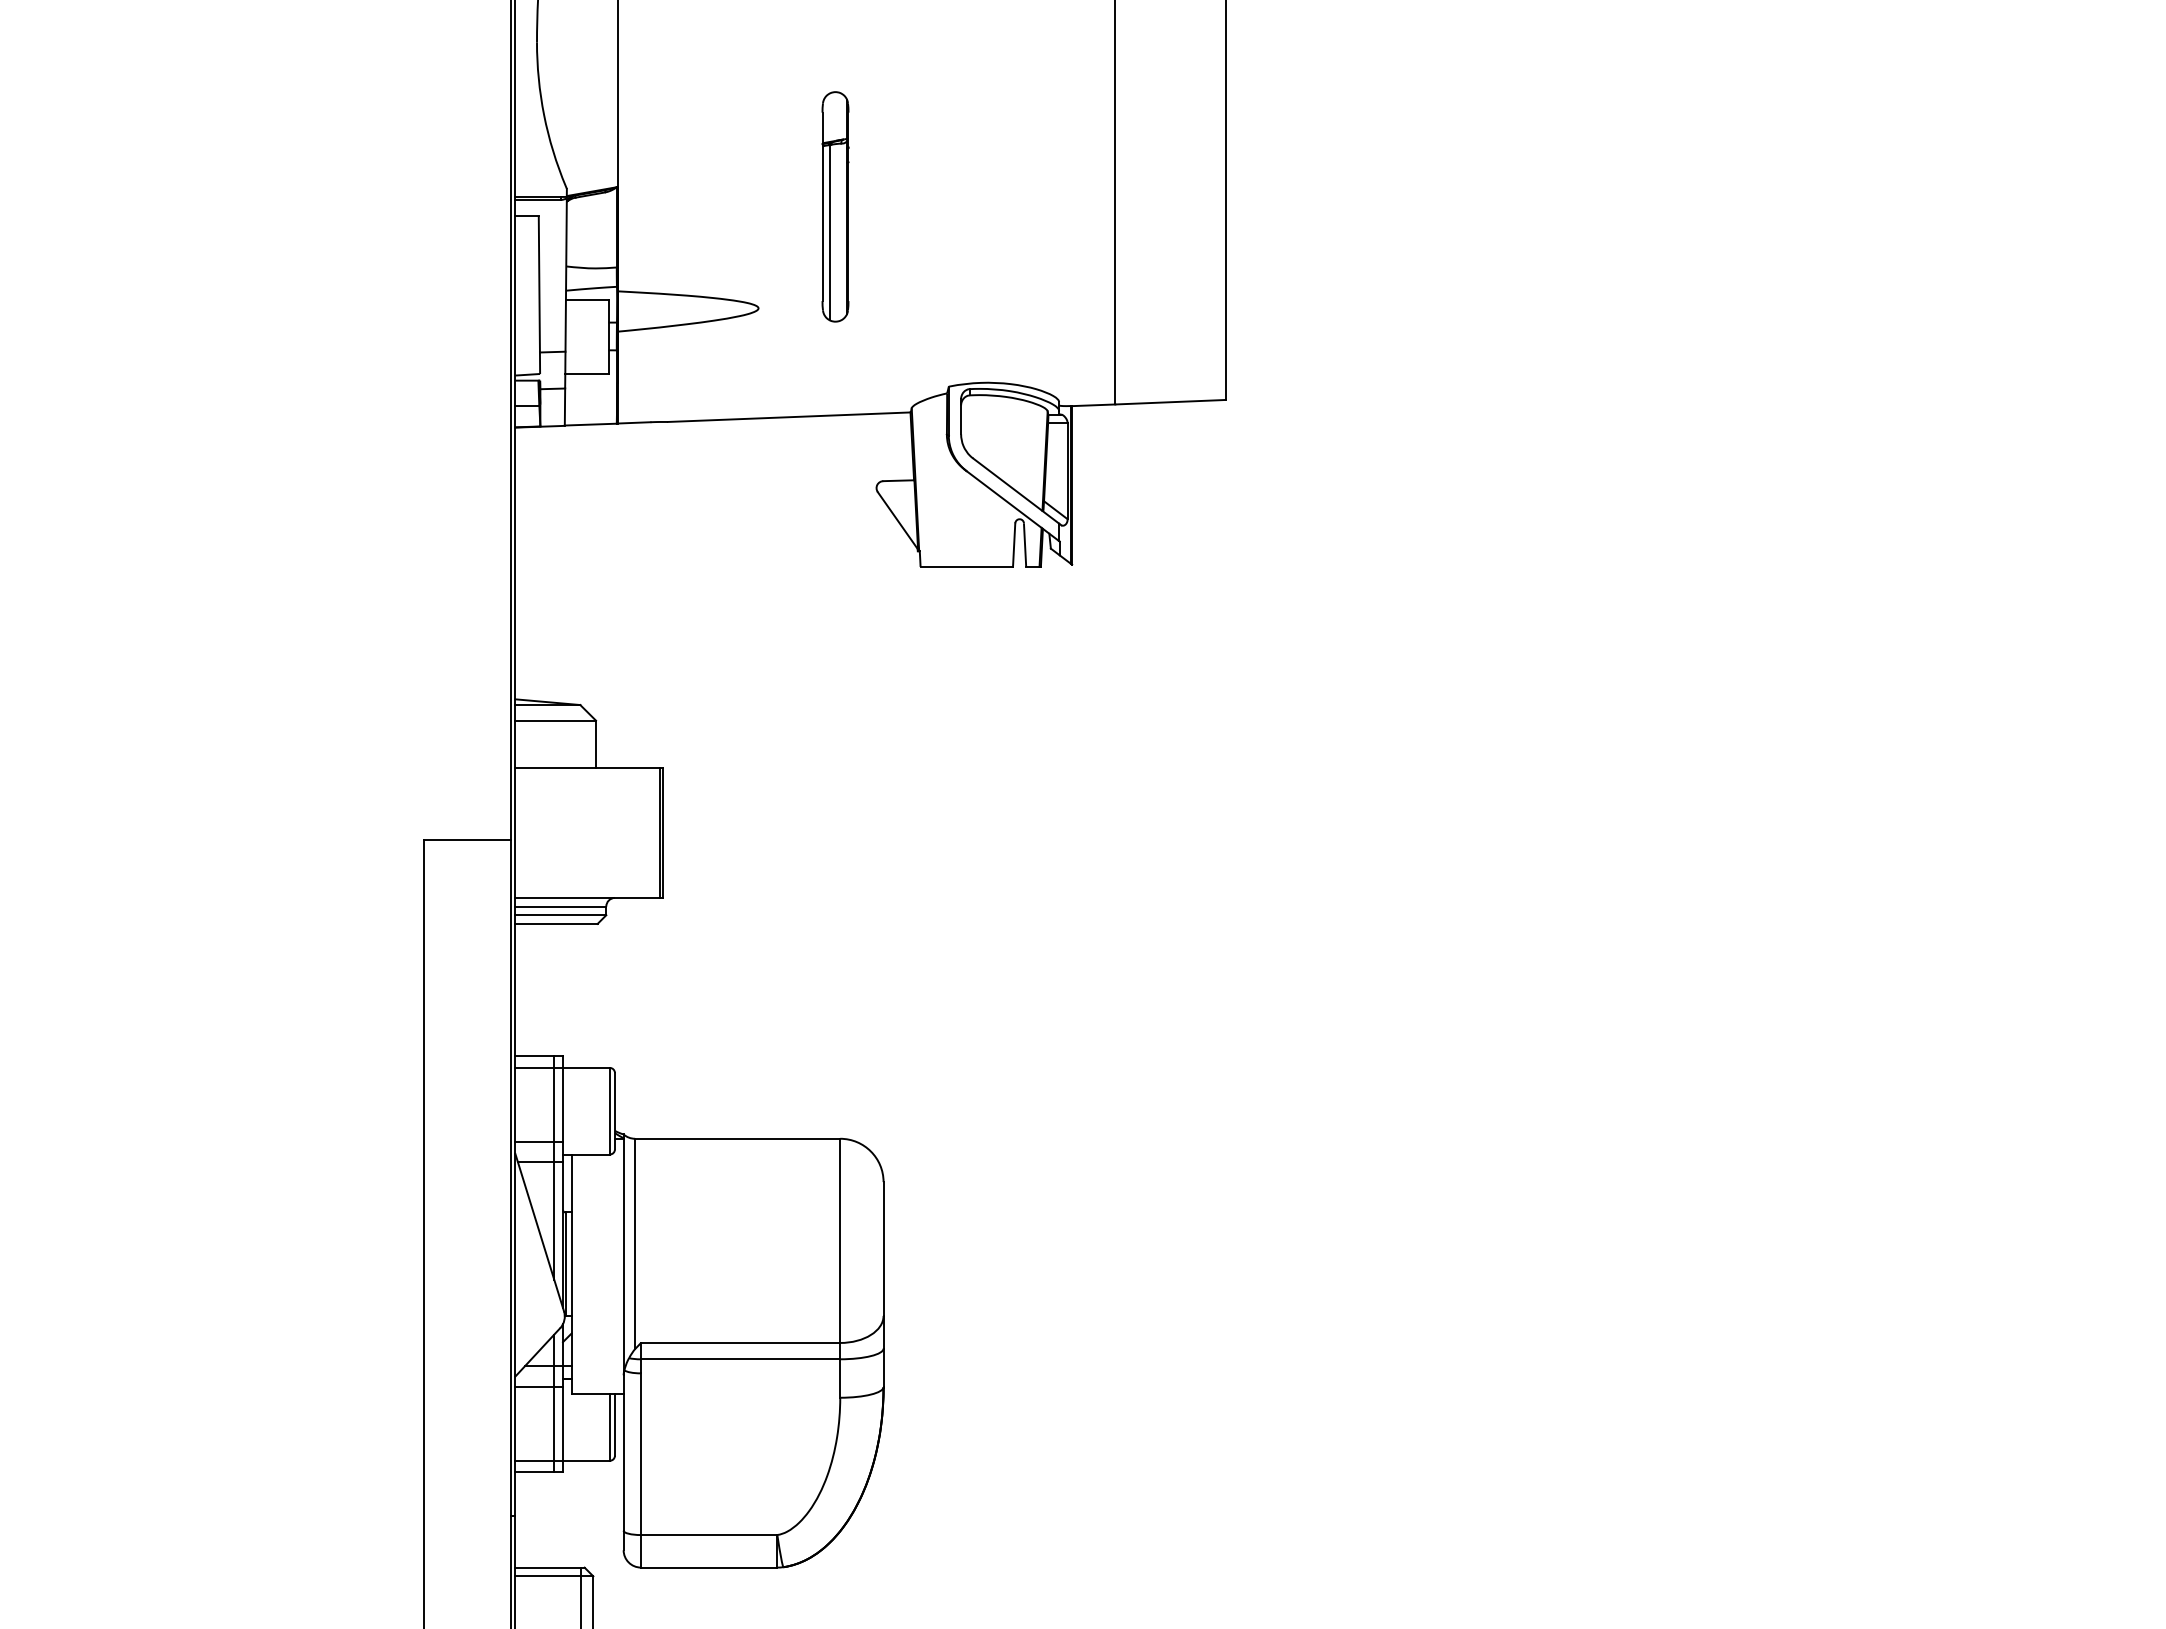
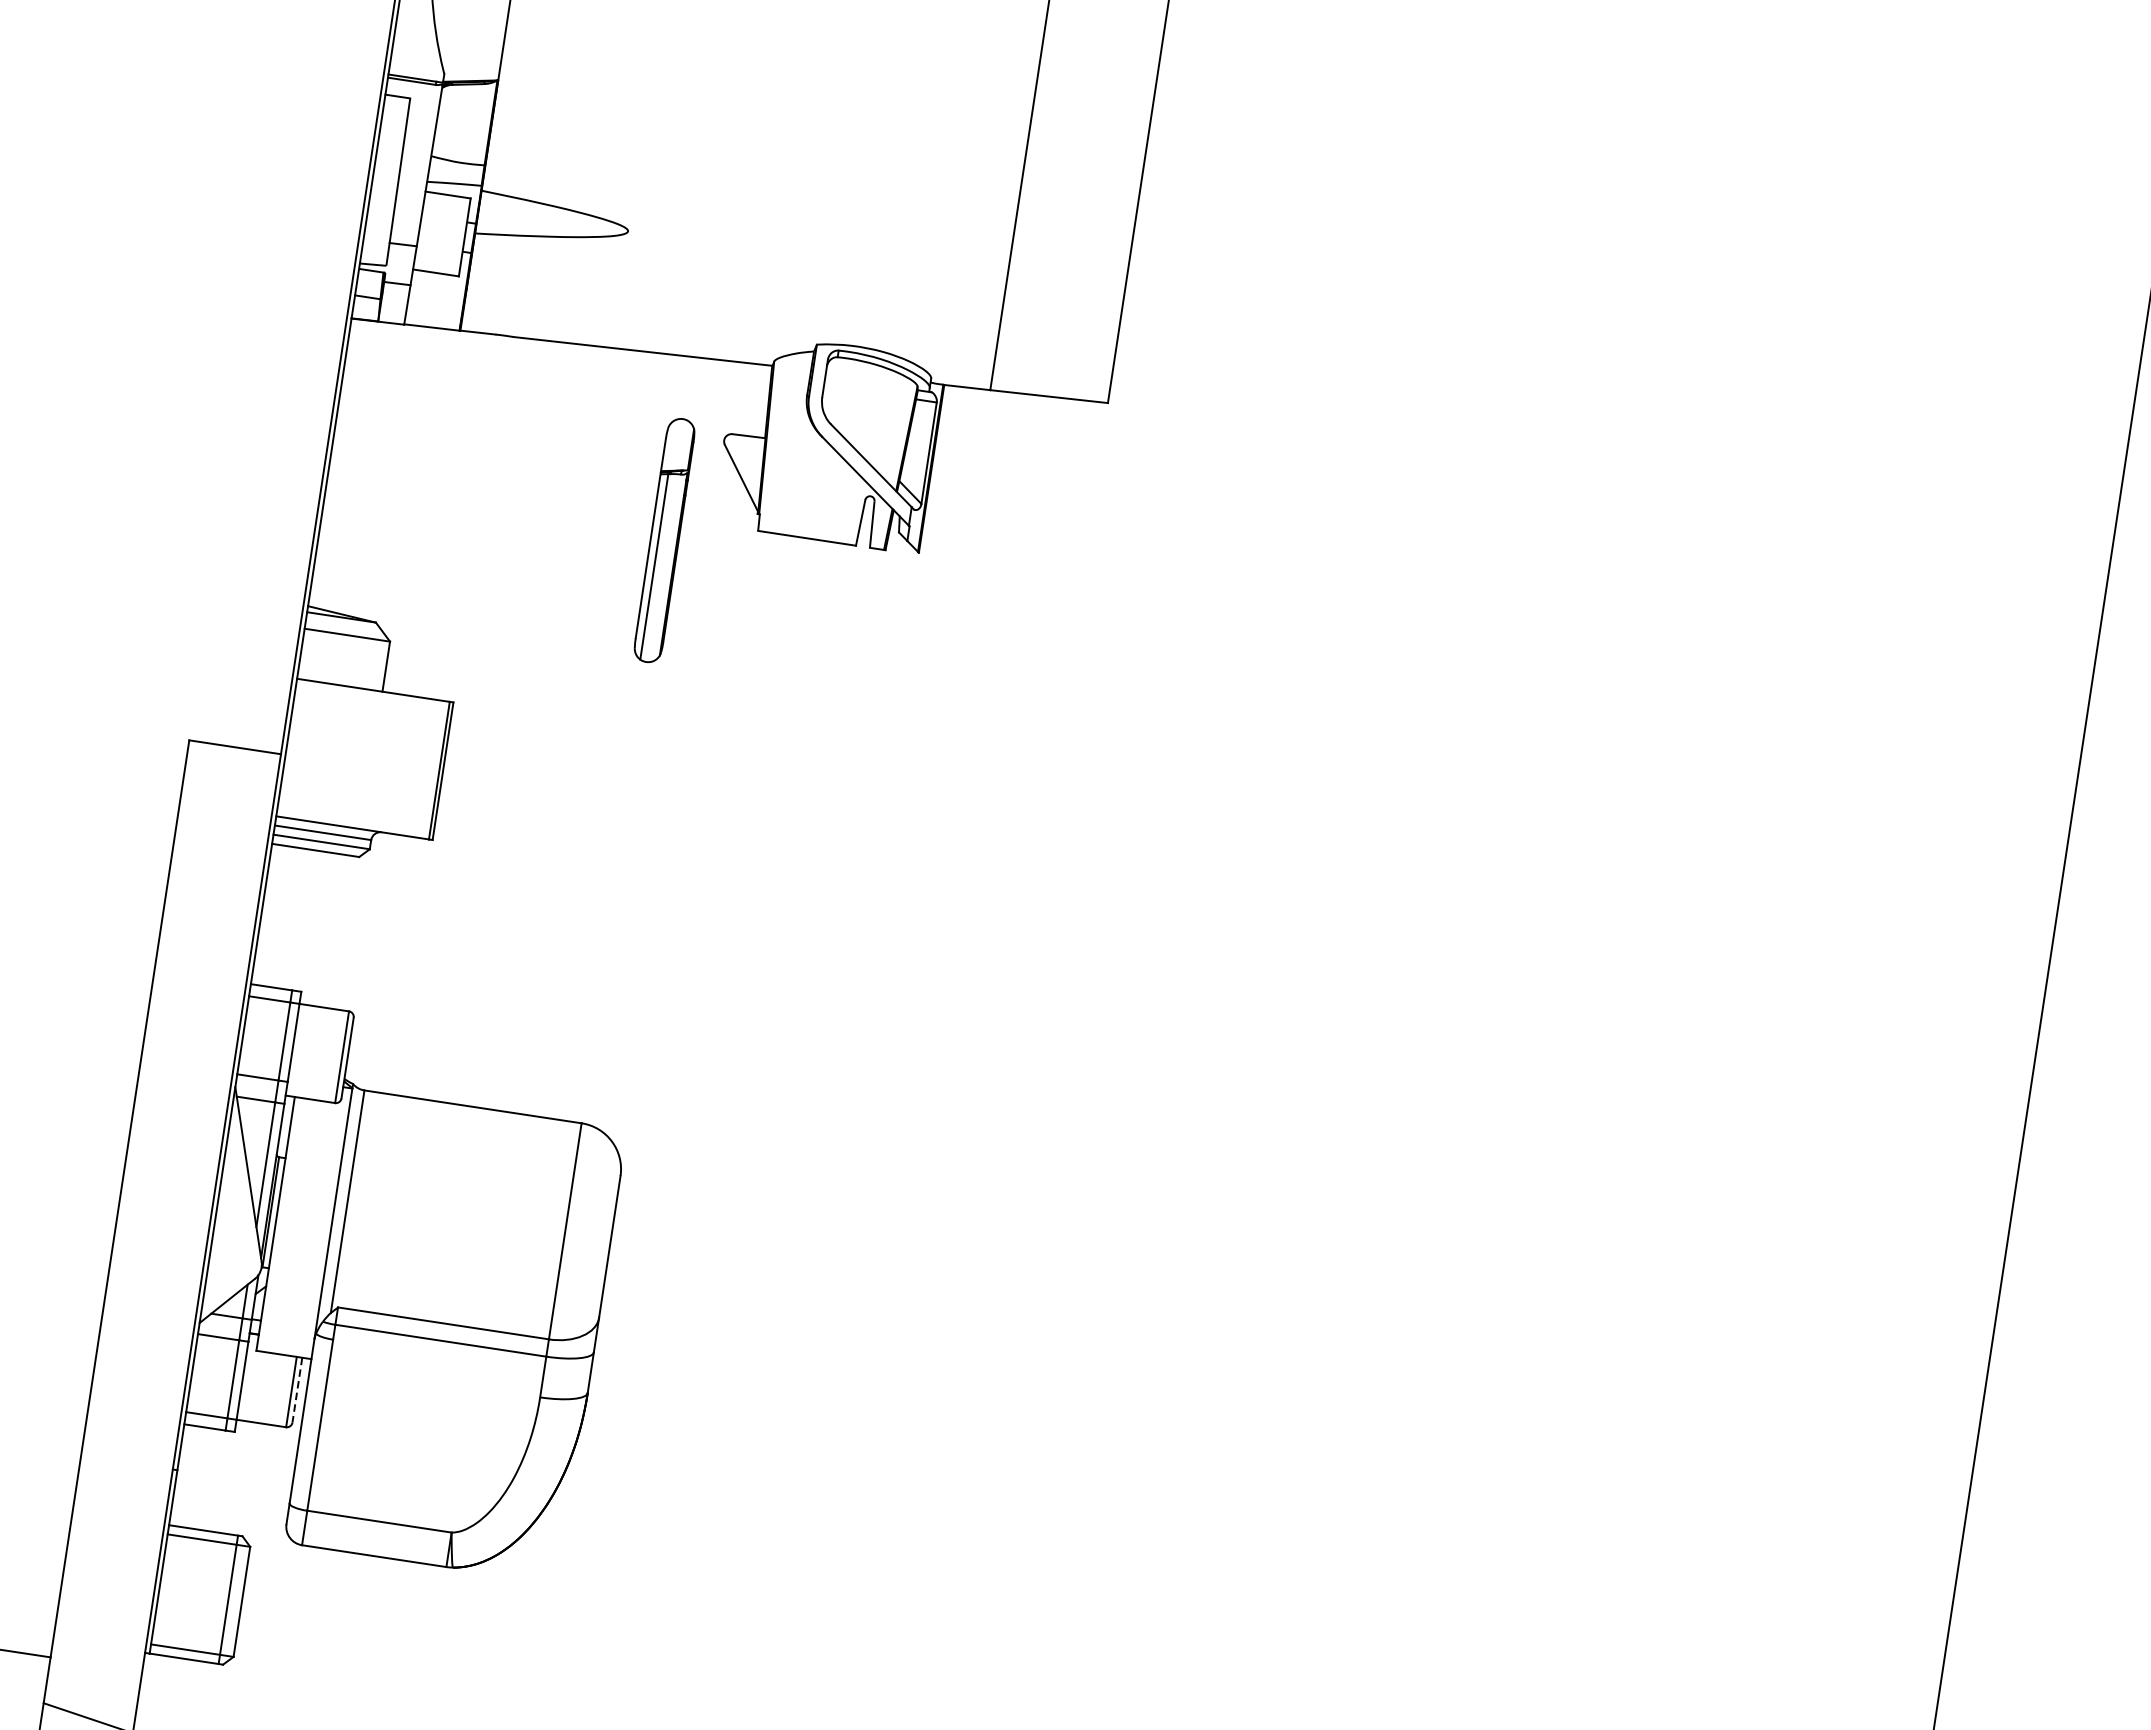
part: (835, 206) -> (664, 540), moved
line: (614, 1425) -> (296, 1390), solid -> dashed

